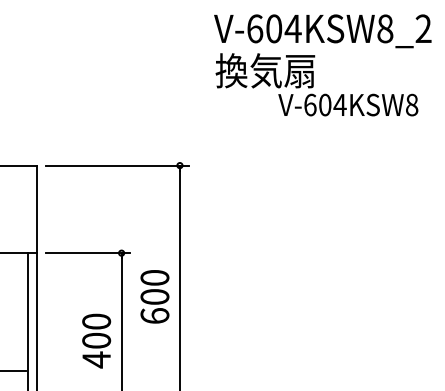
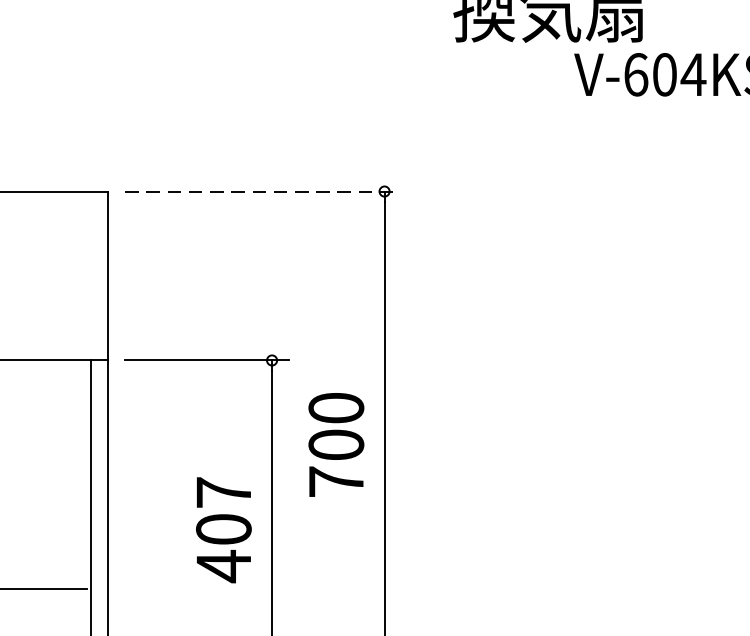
line: (117, 165) -> (264, 191), solid -> dashed
text: (154, 315) -> (335, 480), 600 -> 700
text: (96, 321) -> (223, 492), 400 -> 407

